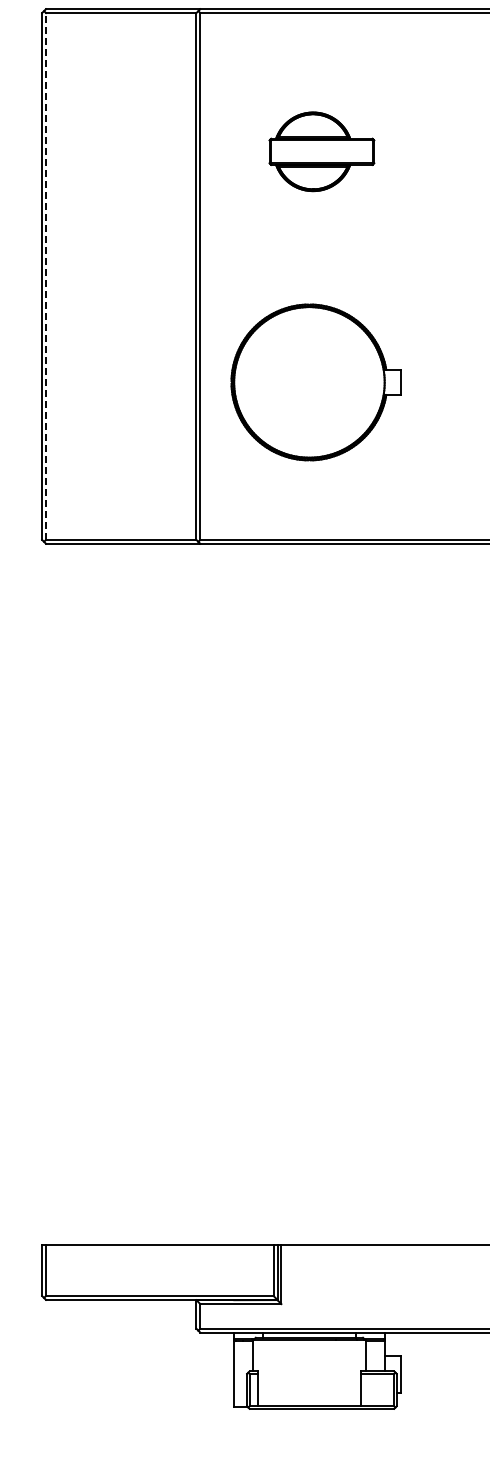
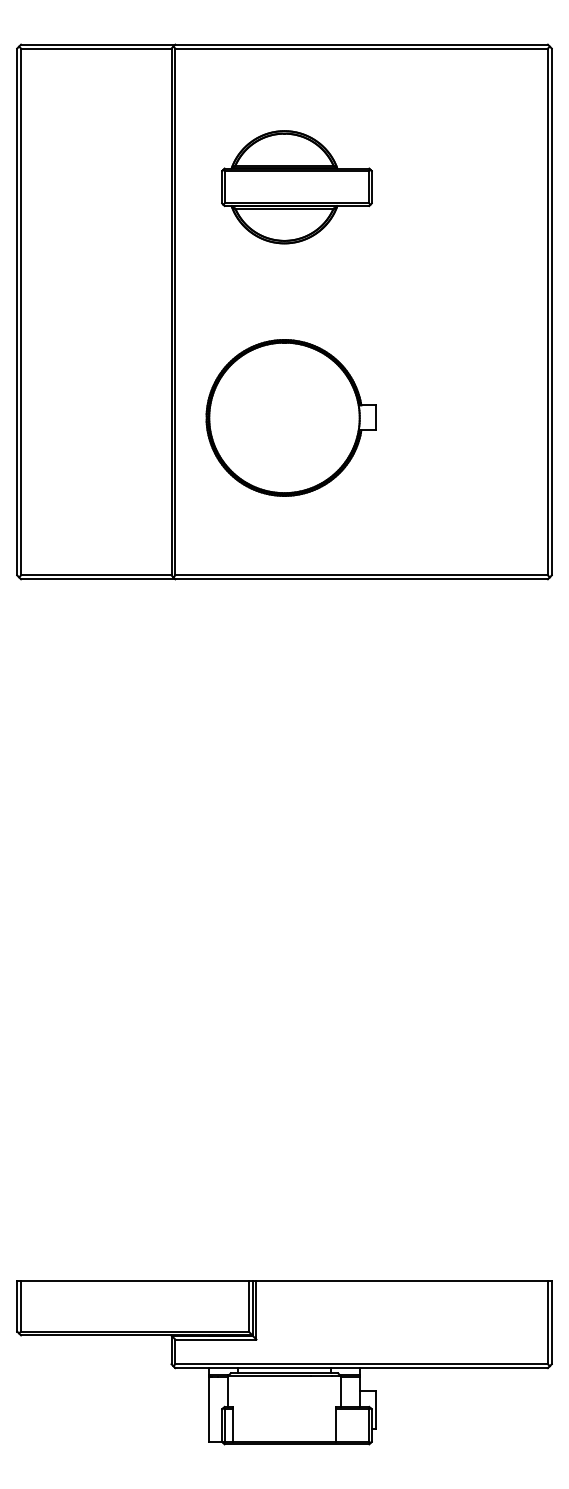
part: (321, 152) -> (296, 187), size x1.43
line: (46, 276) -> (21, 311), dashed -> solid

